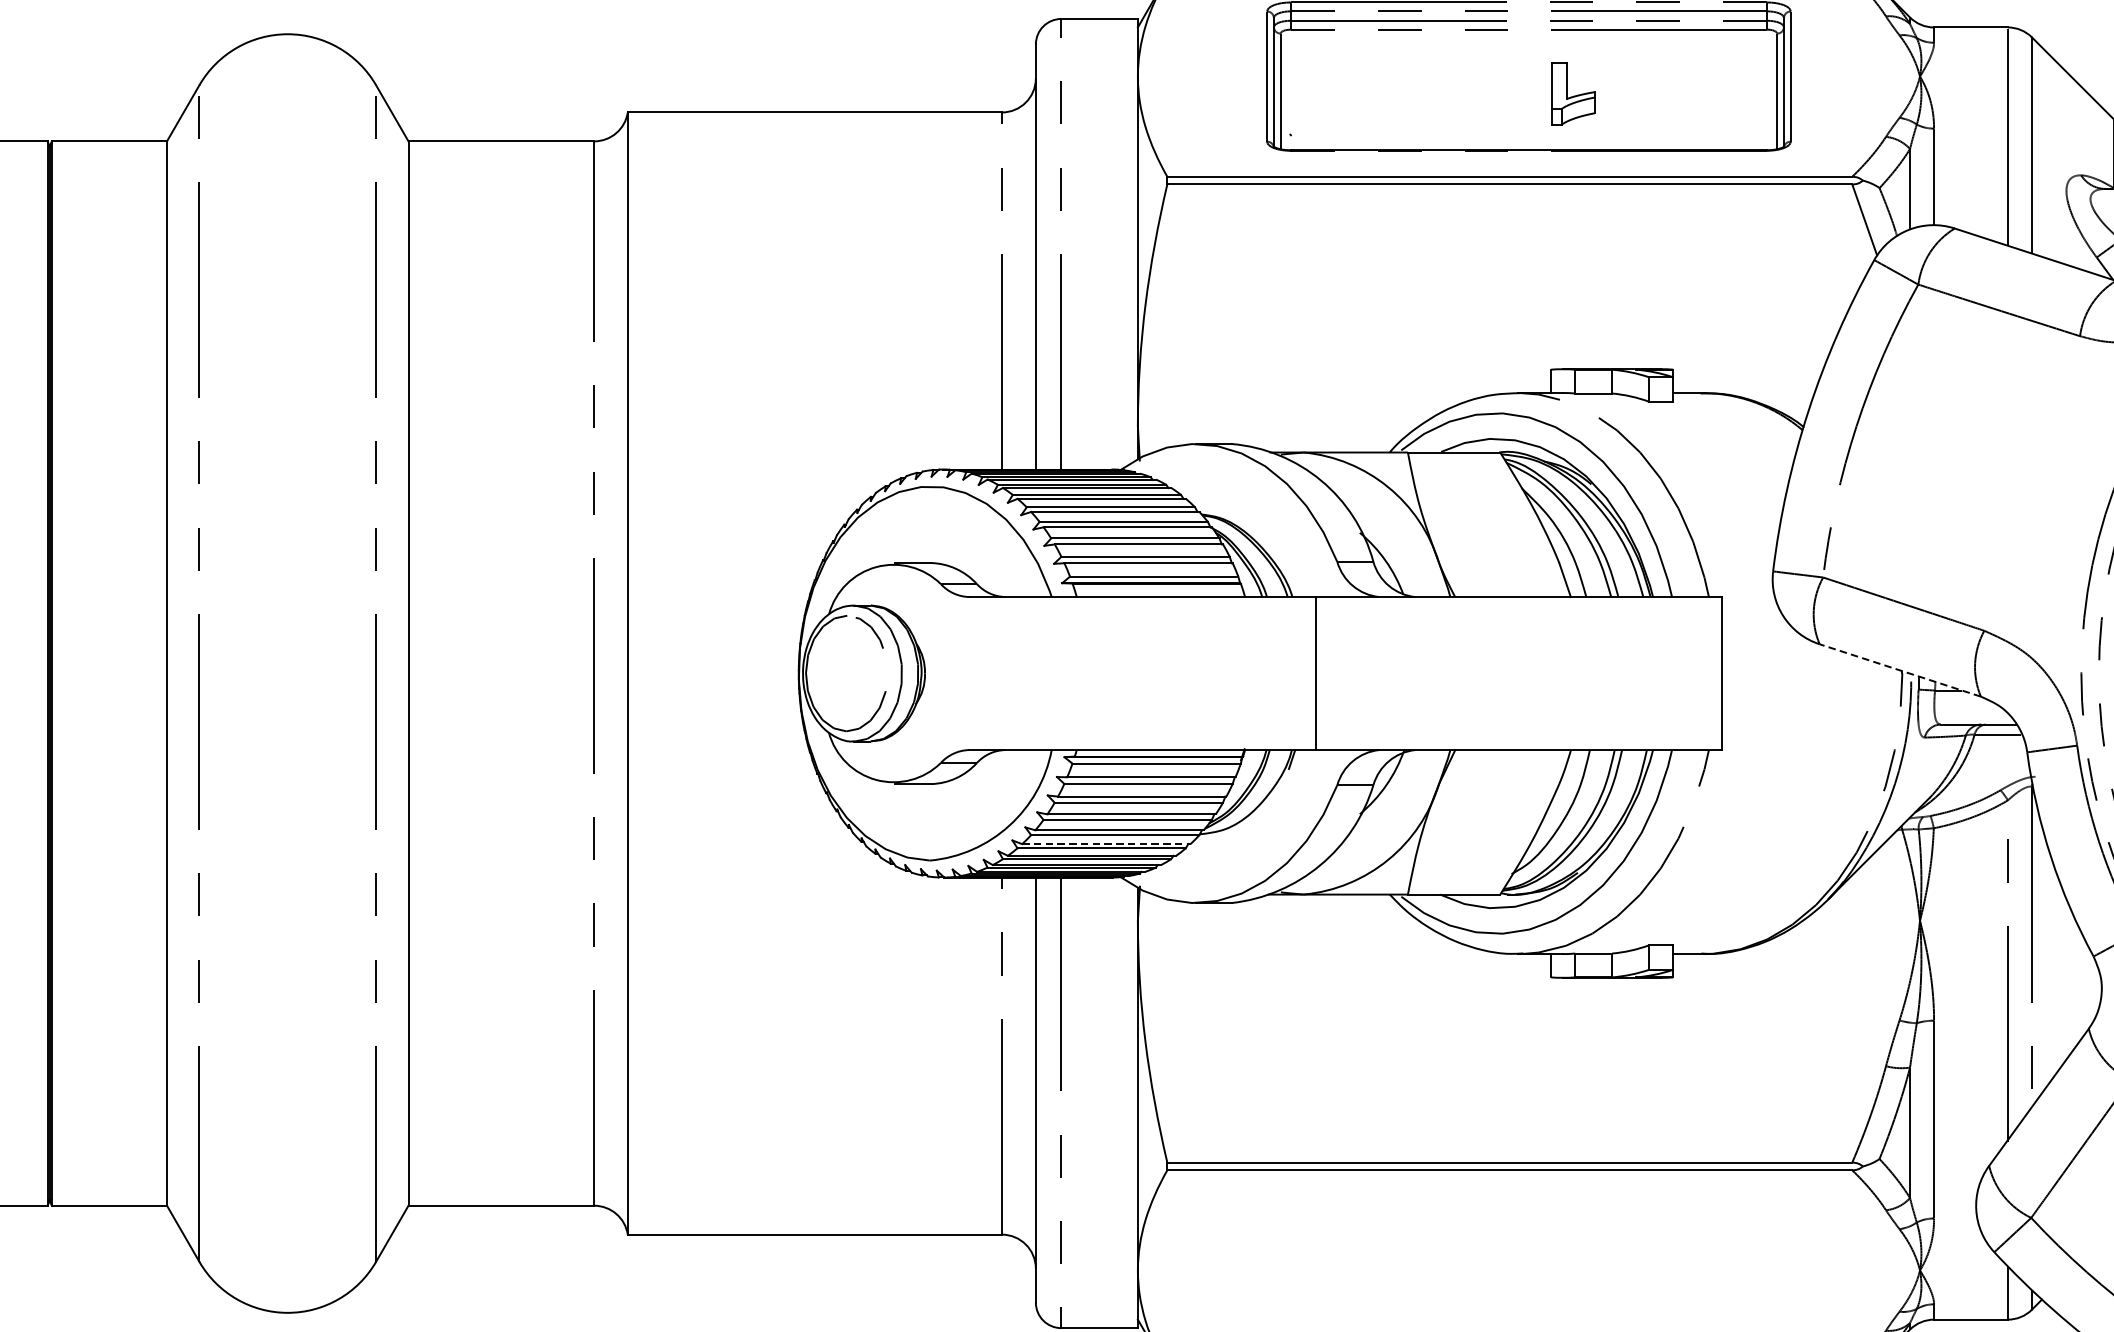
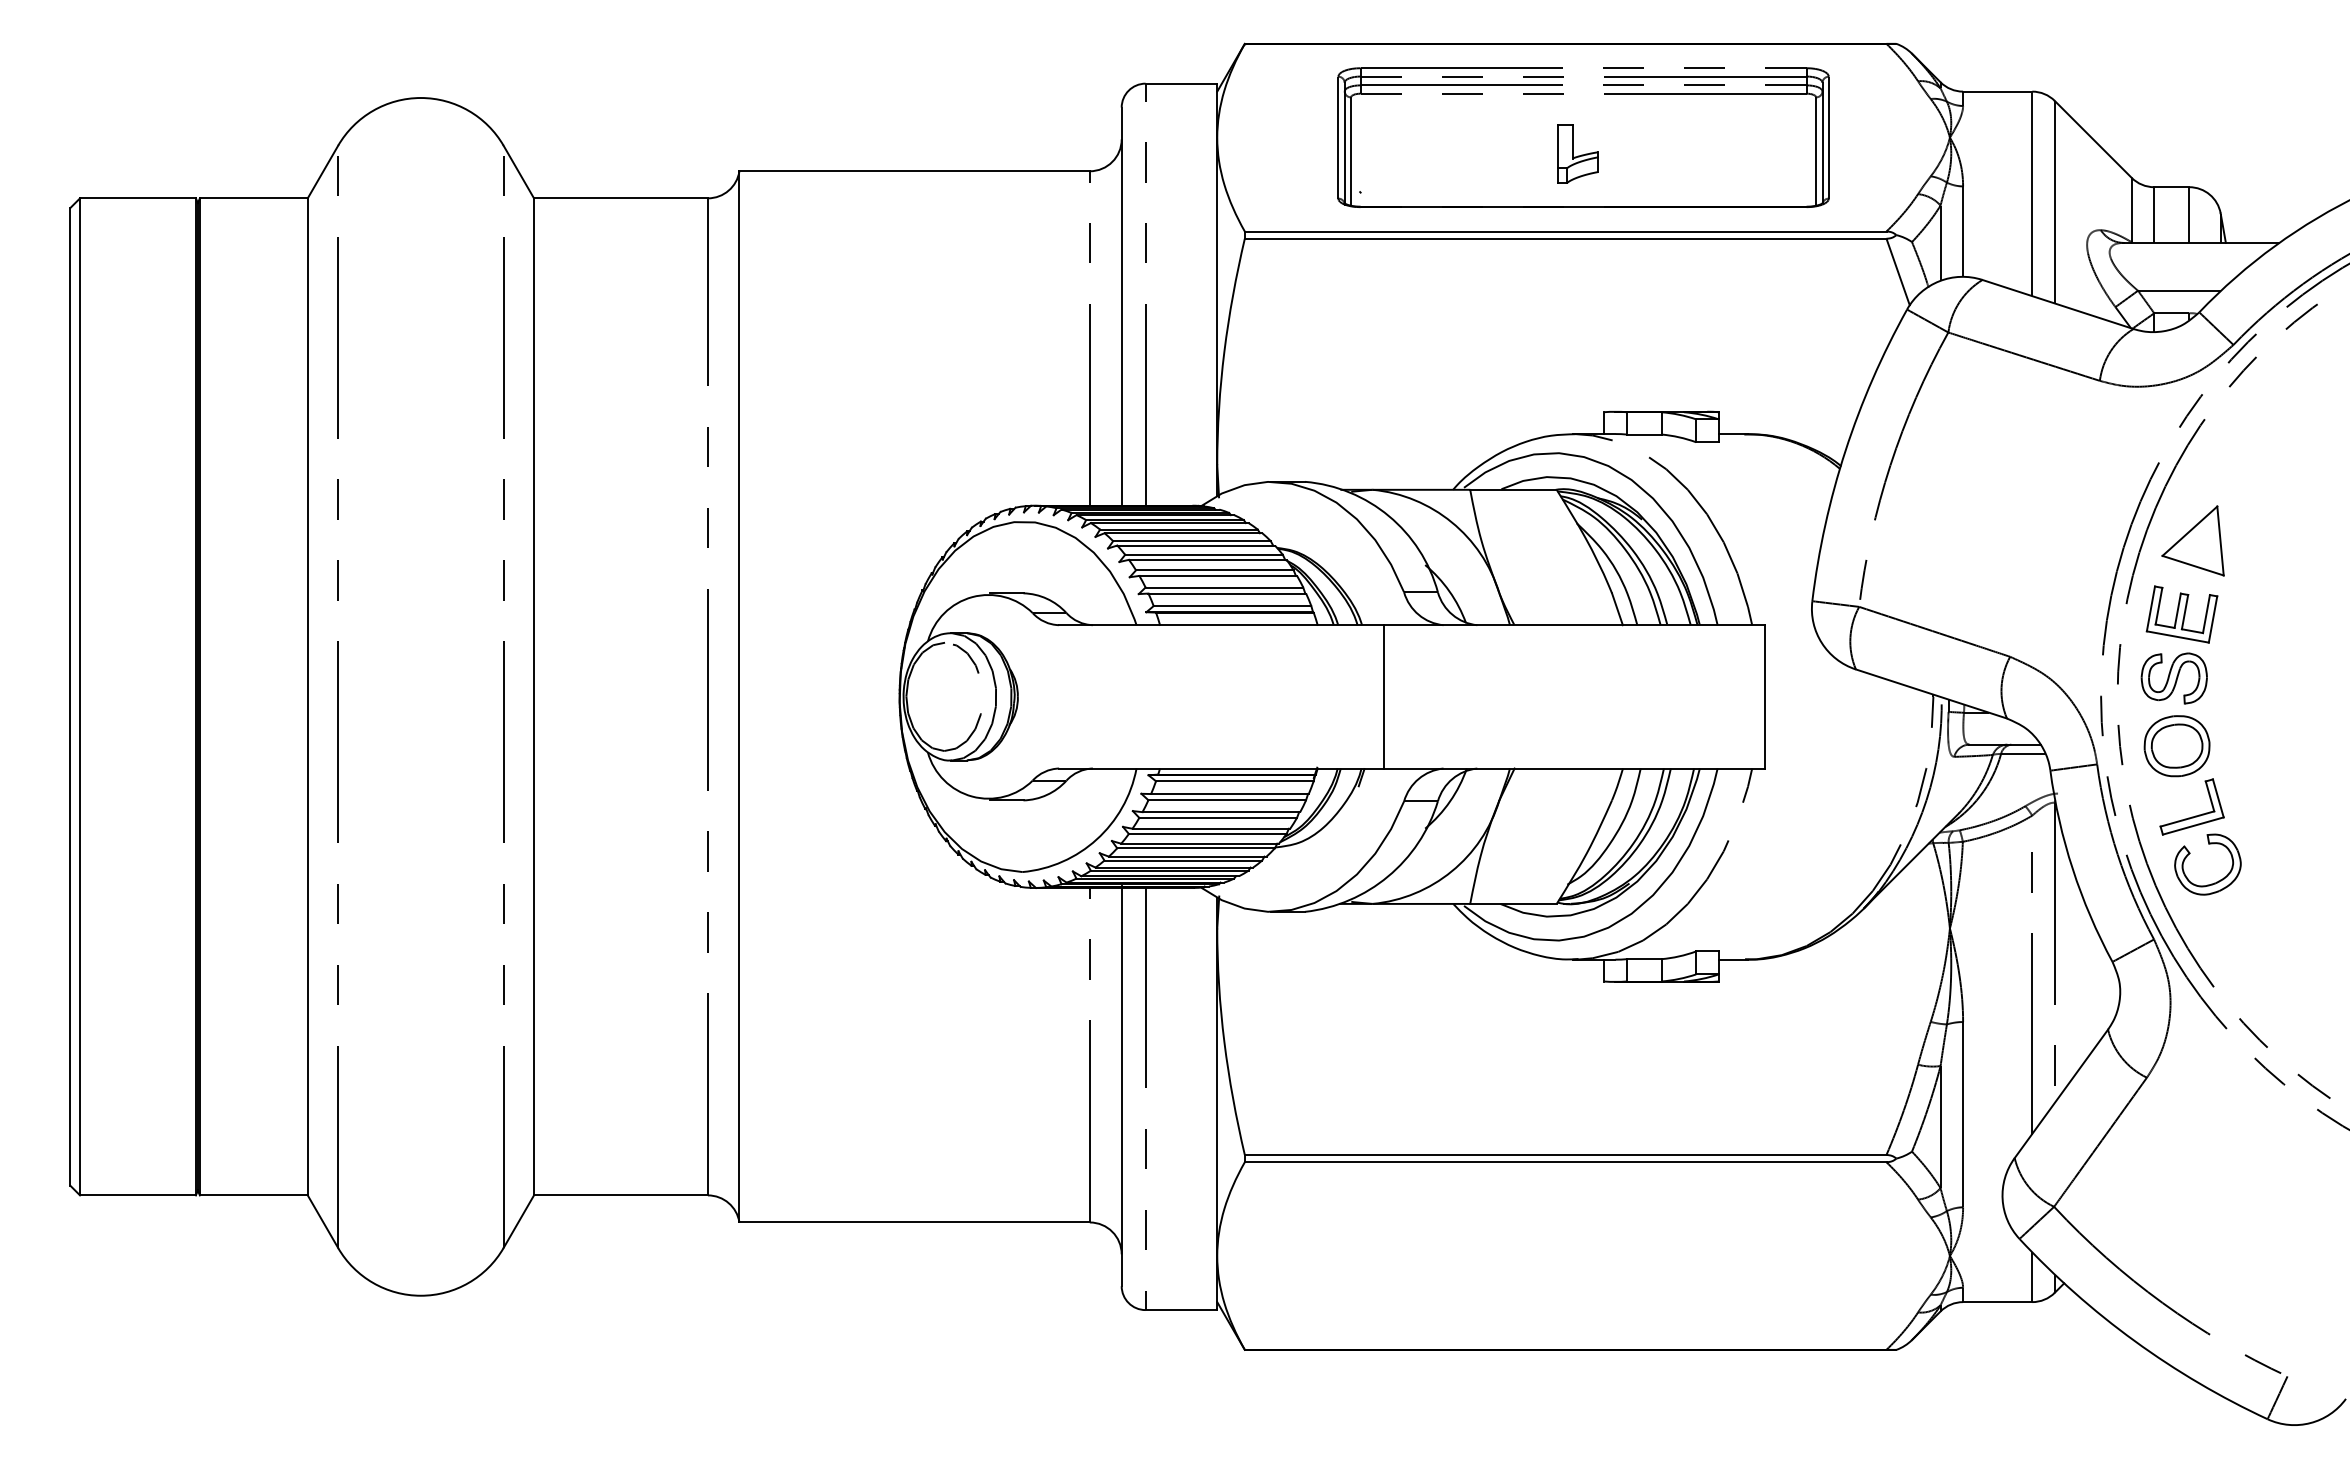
part: (1572, 93) -> (1577, 153), moved
line: (1899, 669) -> (1930, 693), dashed -> solid
line: (1106, 843) -> (1187, 856), dashed -> solid

